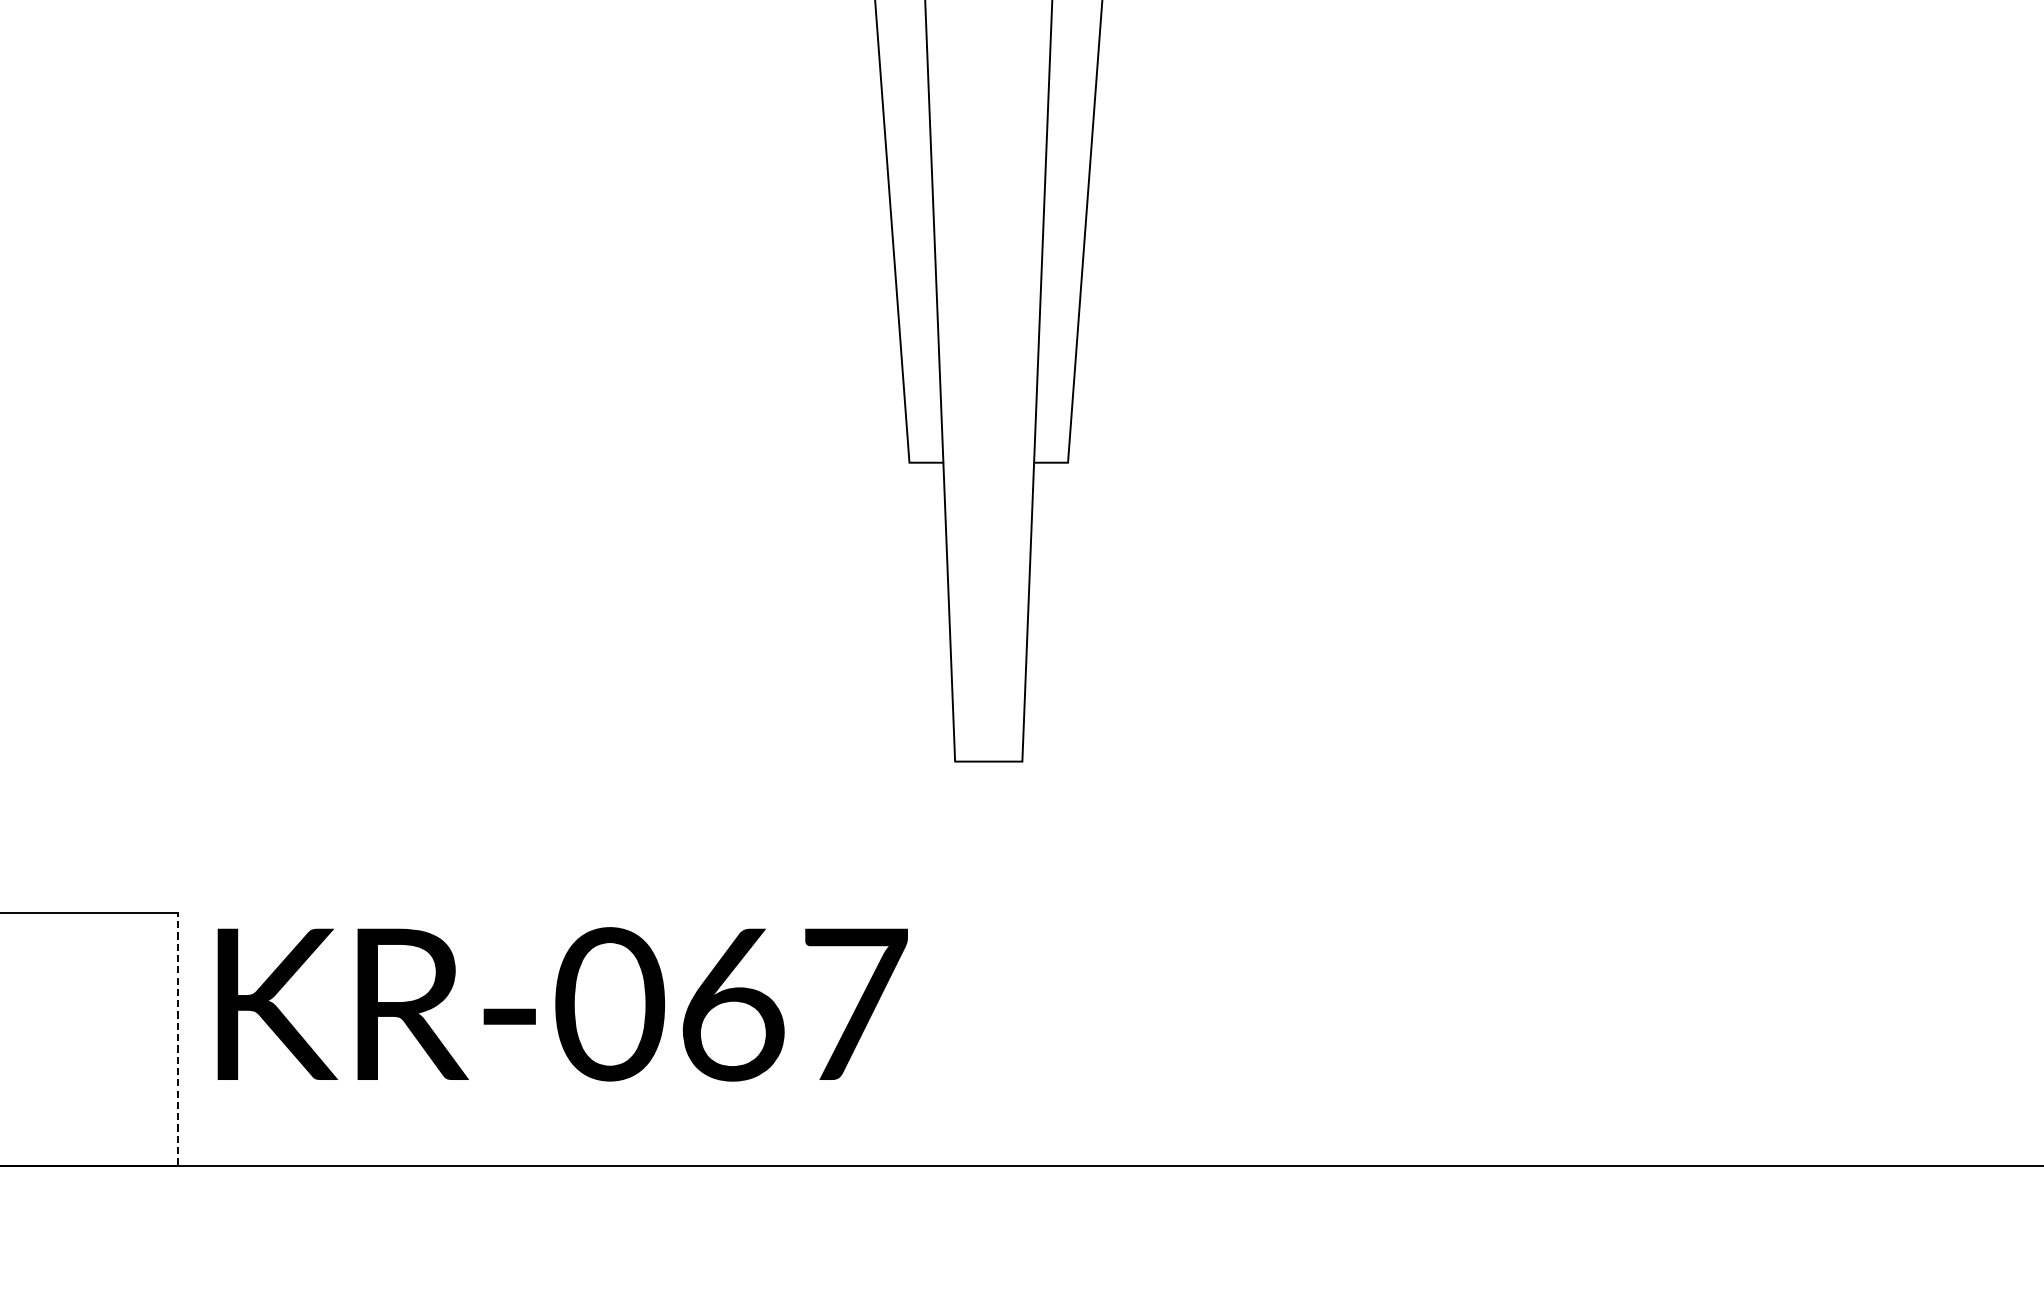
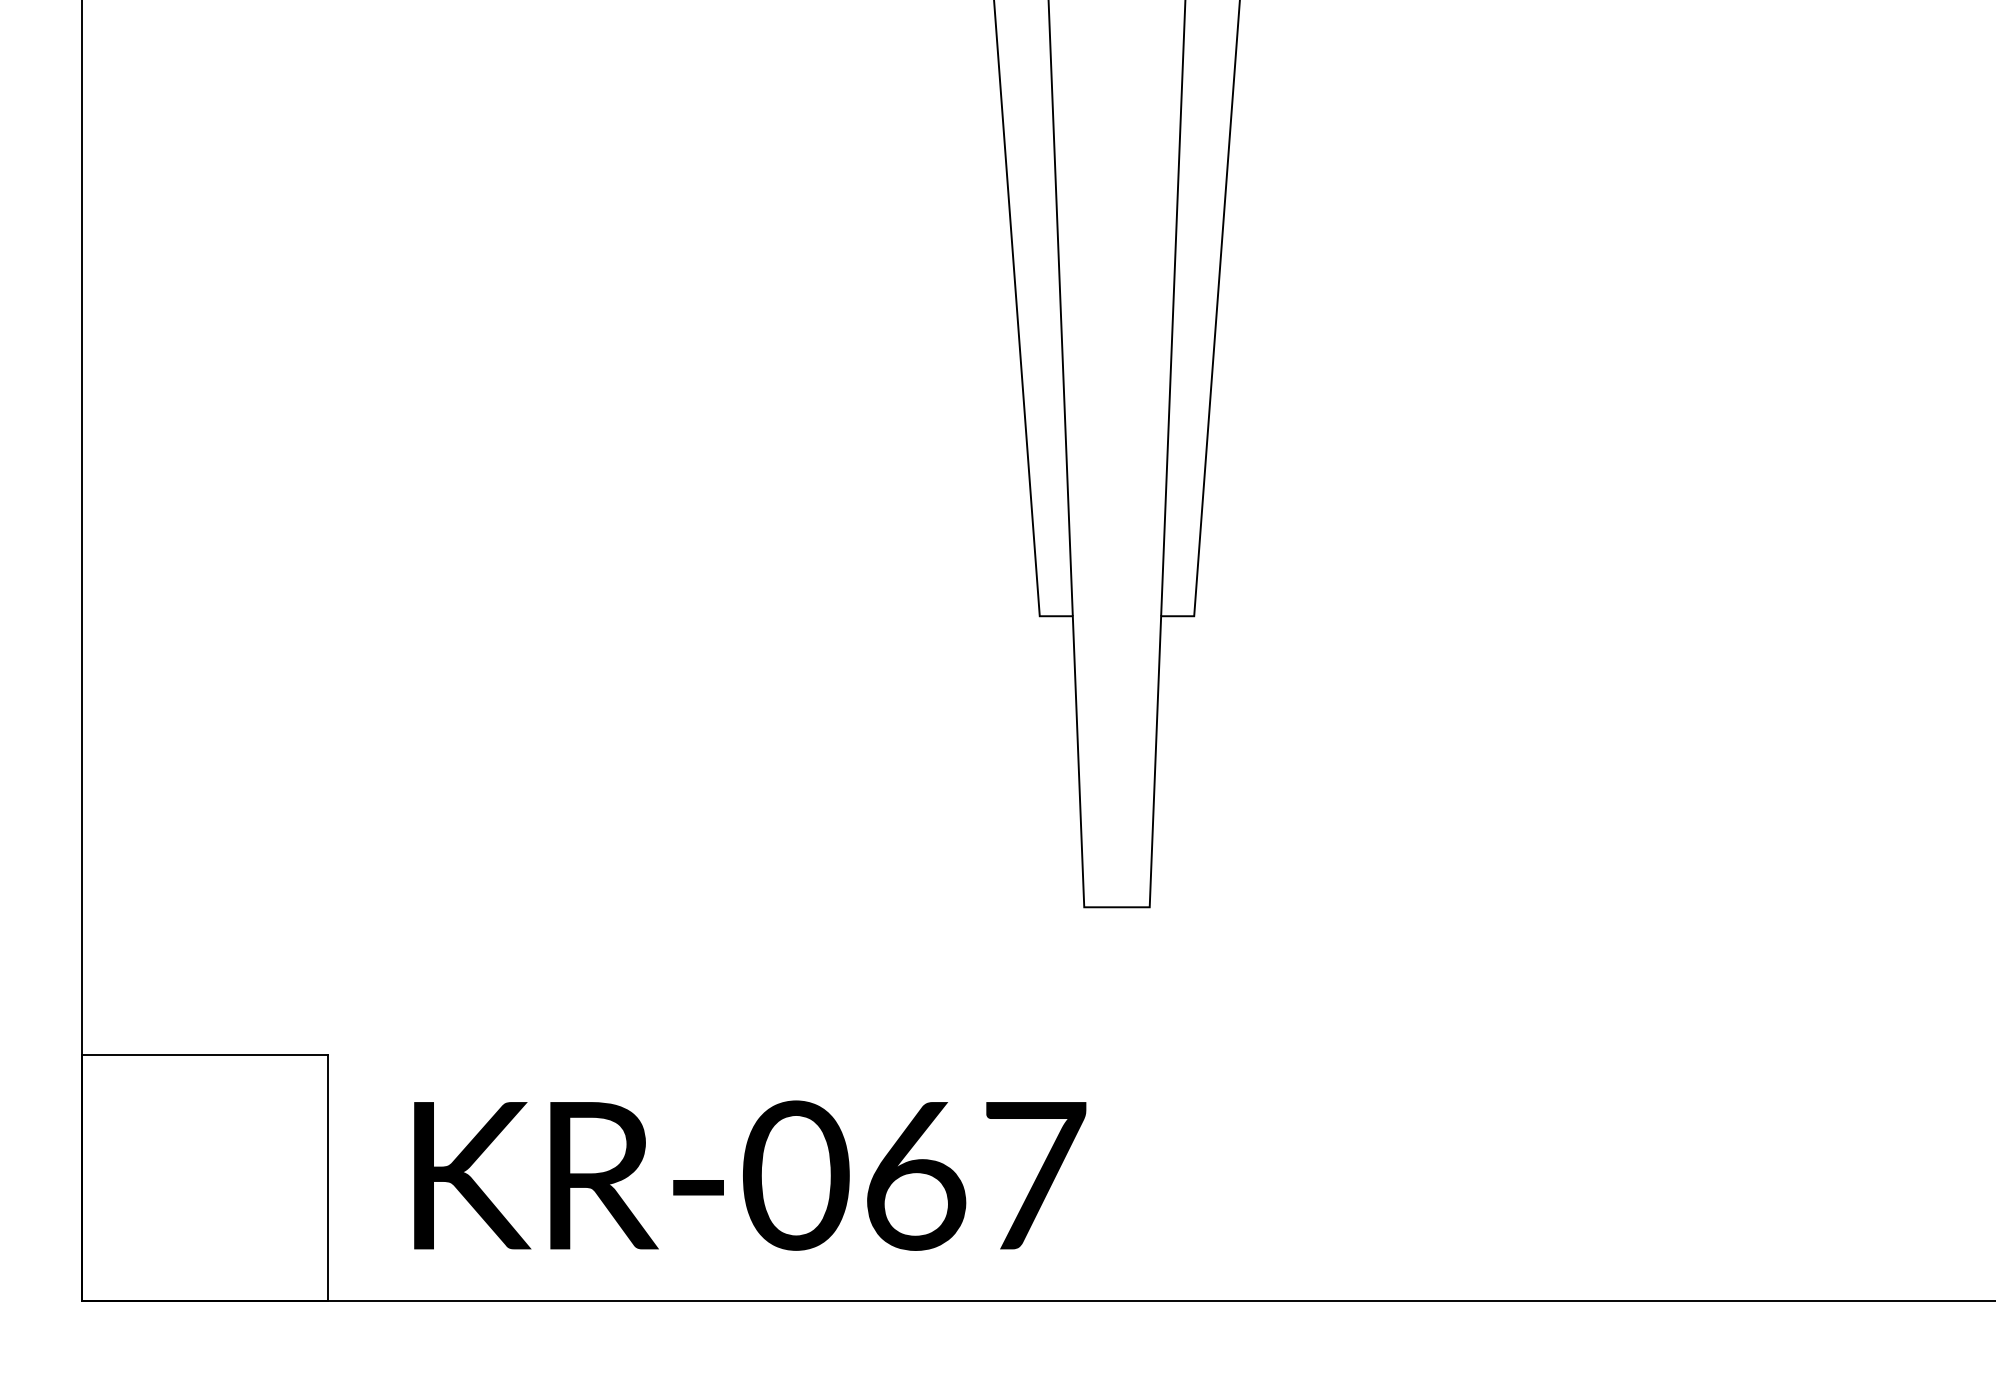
text: (563, 1004) -> (750, 1175), moved
line: (178, 1039) -> (327, 1177), dashed -> solid

